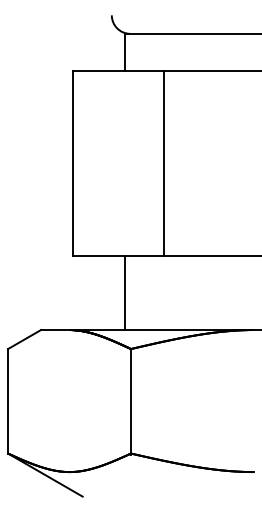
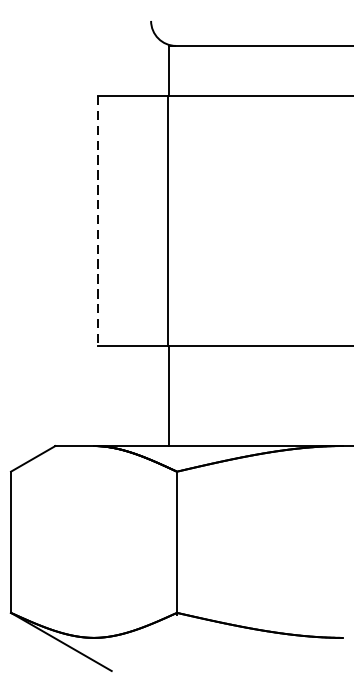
line: (163, 162) -> (168, 219), moved
line: (72, 163) -> (97, 221), solid -> dashed

